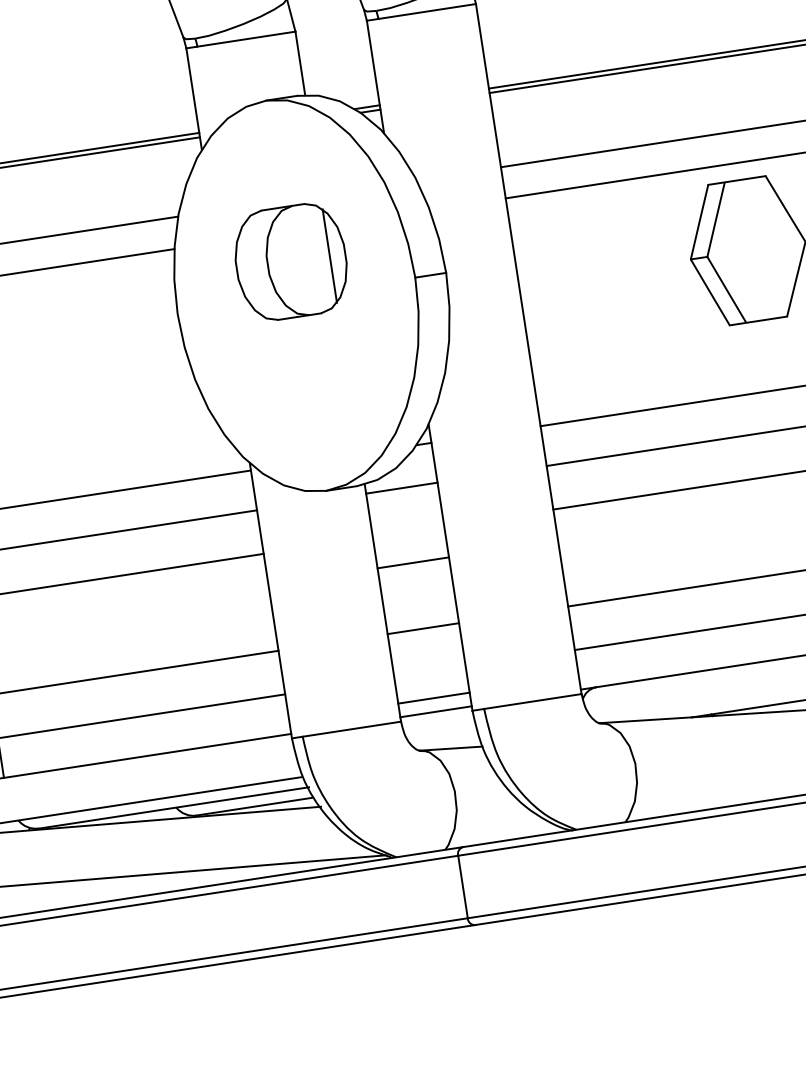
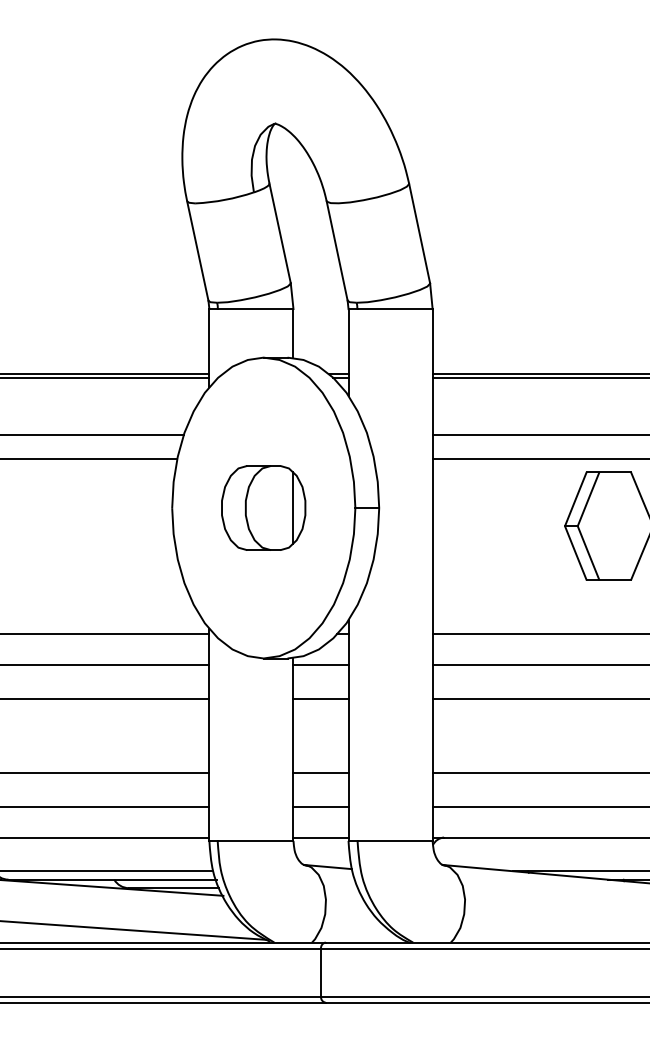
part: (290, 261) -> (263, 507), moved
line: (412, 562) -> (320, 698), moved
line: (433, 698) -> (320, 807), moved

